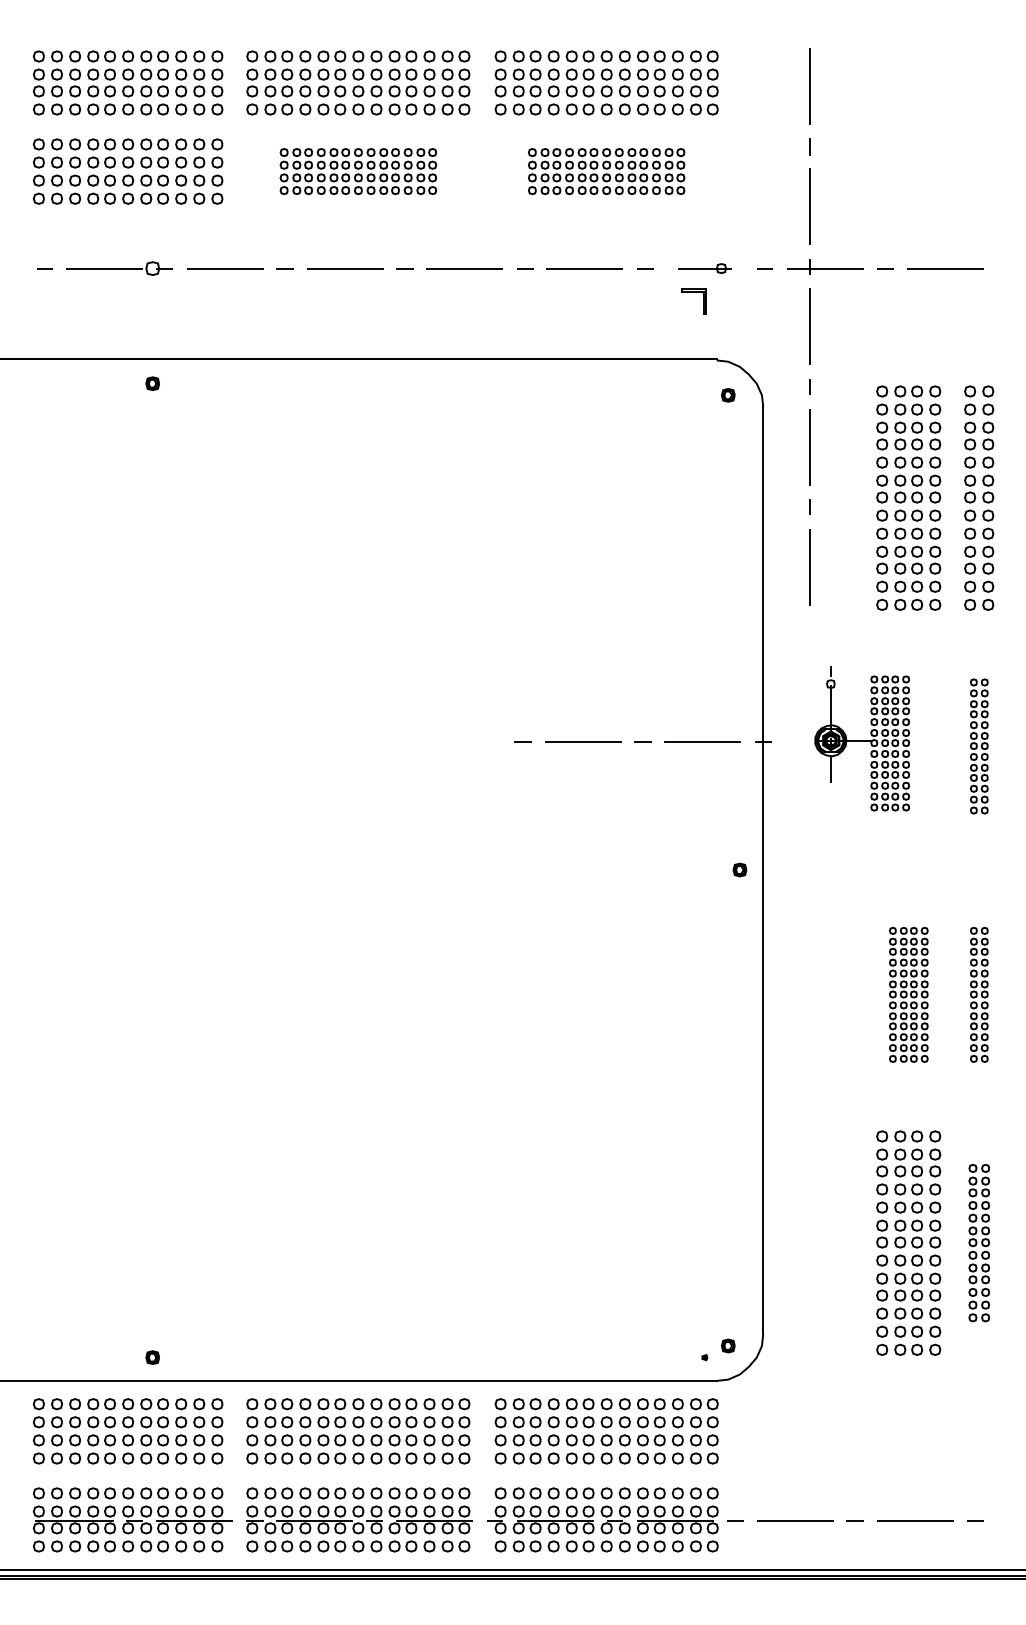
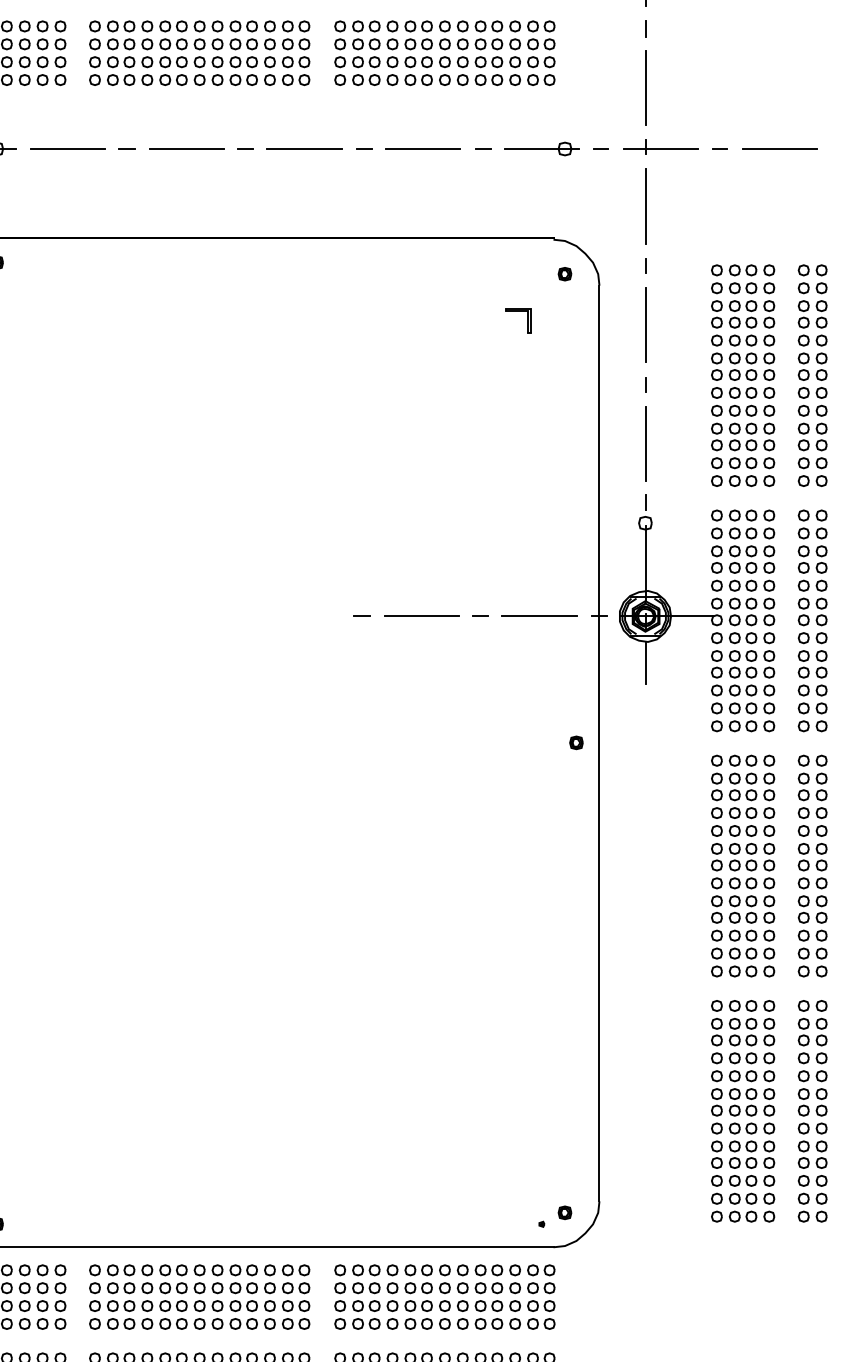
part: (358, 171) -> (199, 53), size x1.43
part: (606, 171) -> (444, 53), size x1.43
part: (705, 268) -> (542, 148), size x1.43
part: (693, 292) -> (517, 311), moved
part: (862, 738) -> (697, 613), size x1.67
part: (979, 746) -> (813, 620), size x1.67
part: (908, 994) -> (742, 865), size x1.67
part: (979, 994) -> (813, 865), size x1.67
part: (979, 1242) -> (813, 1110), size x1.43

